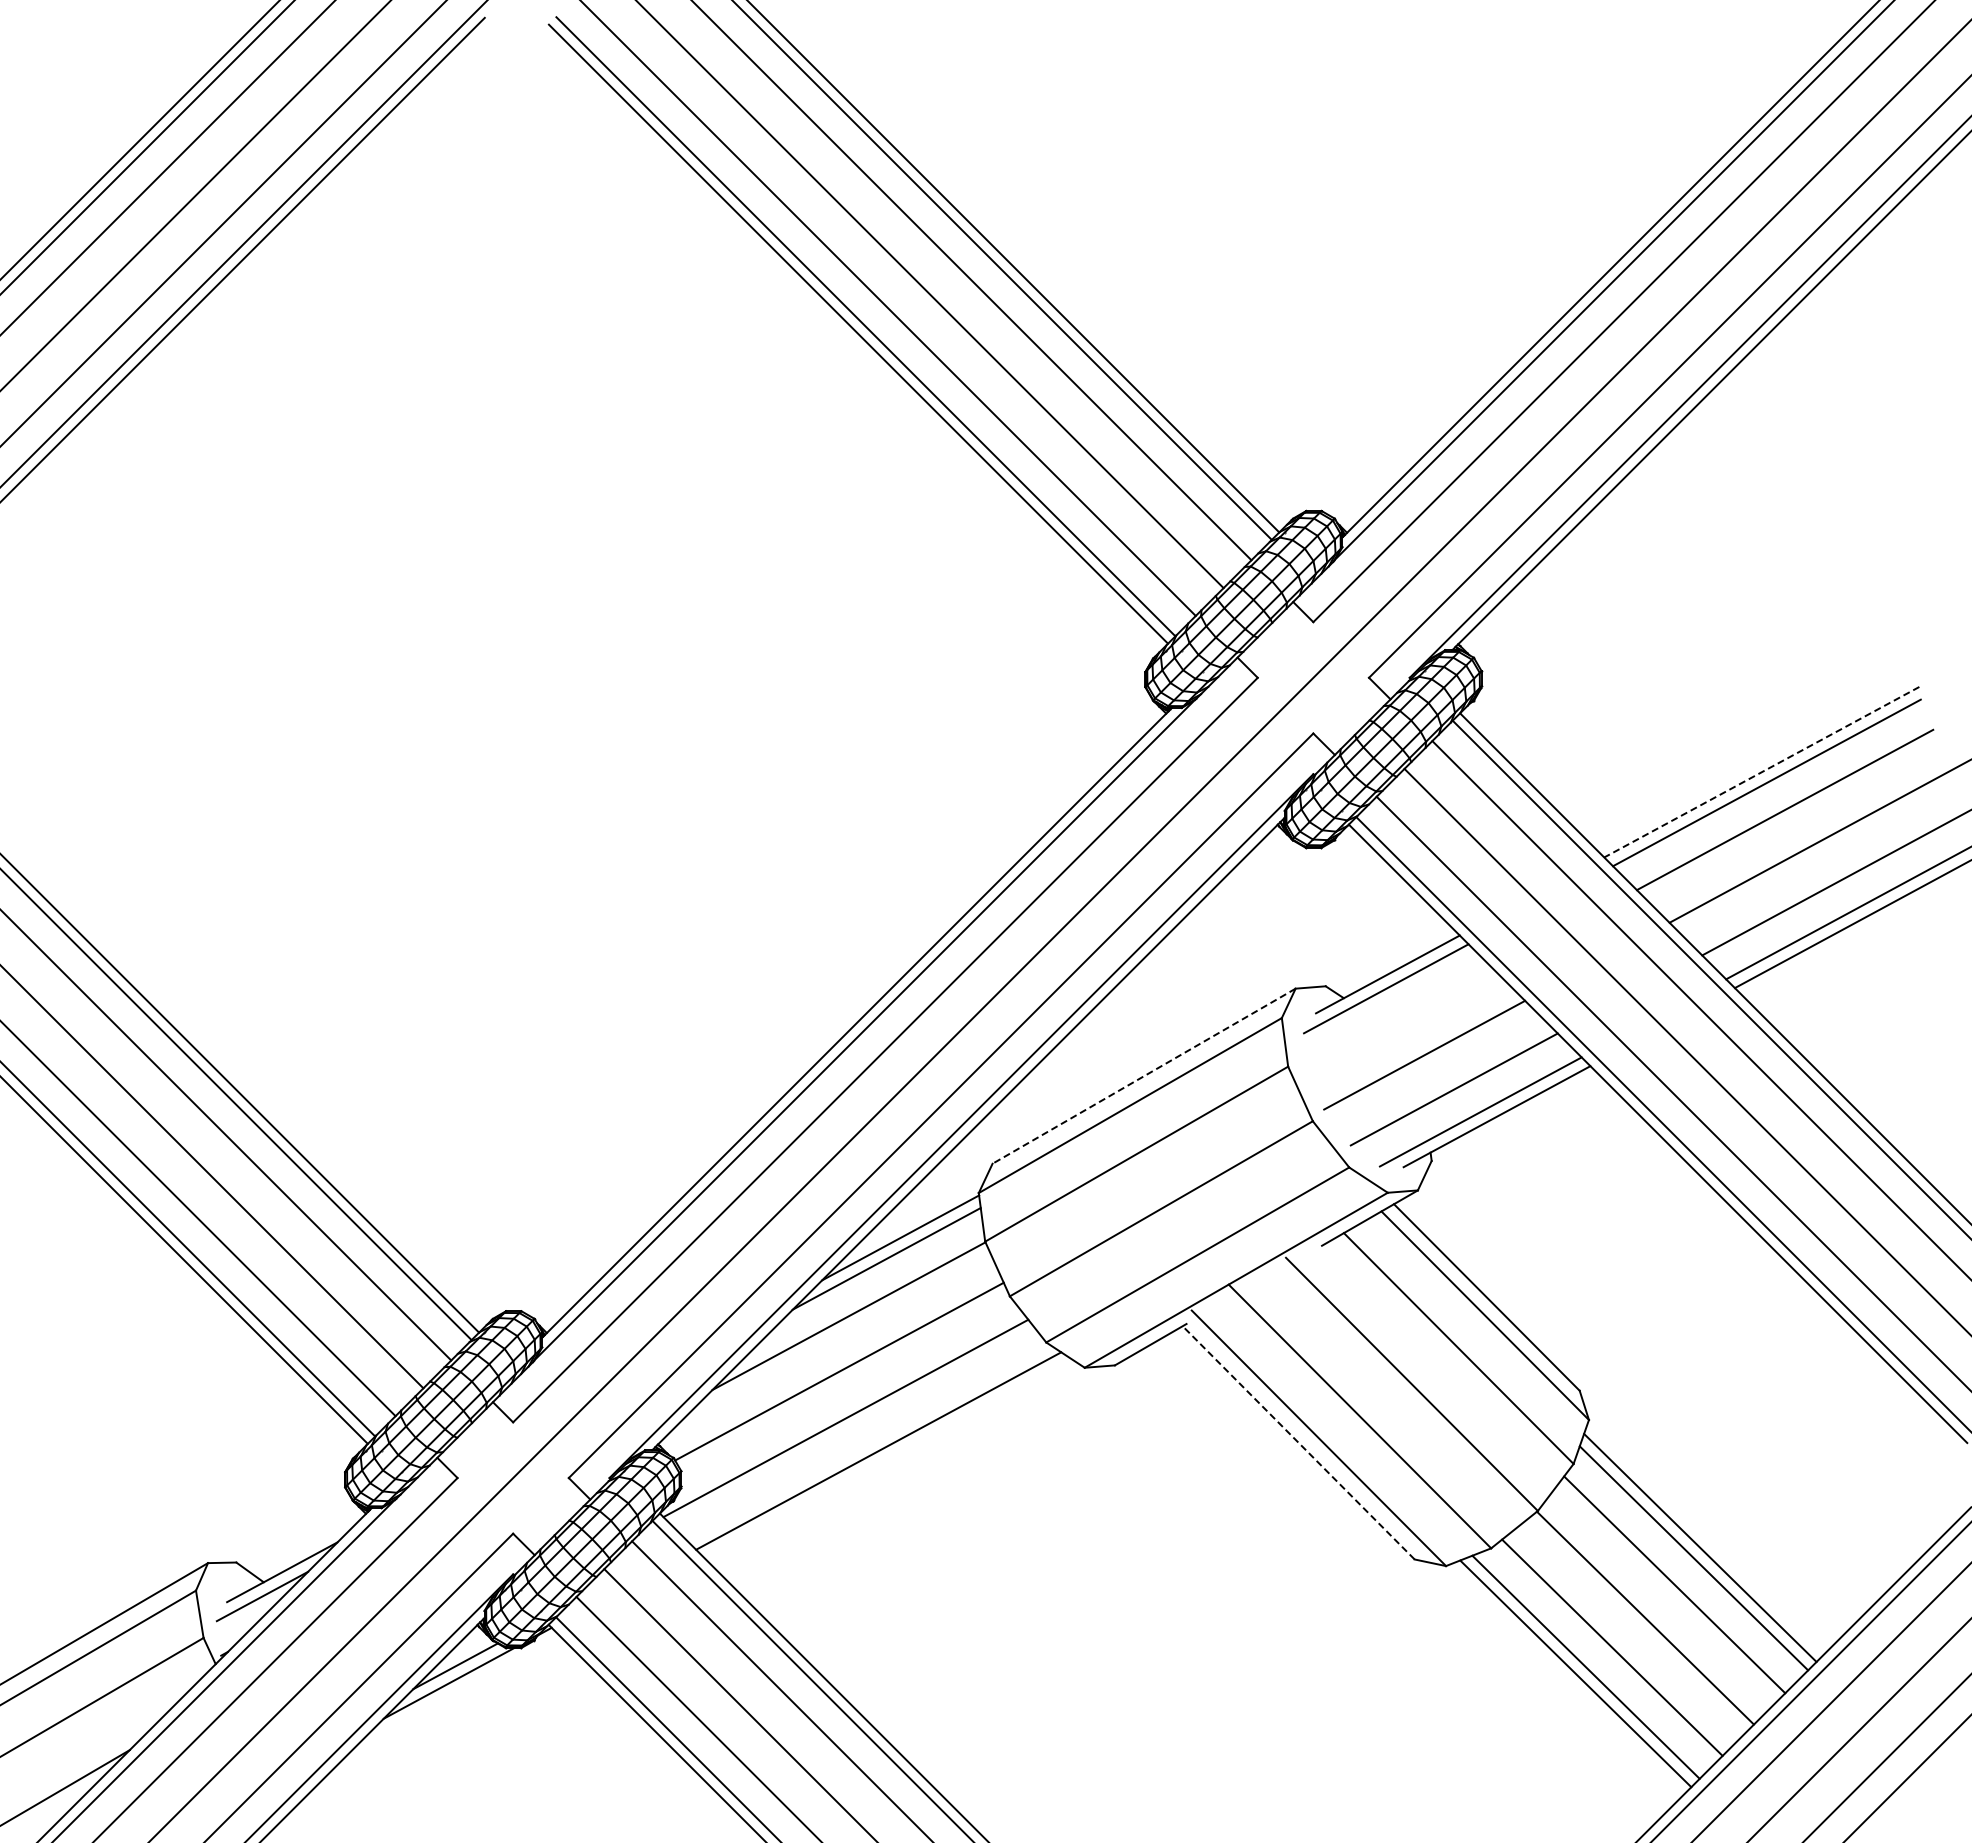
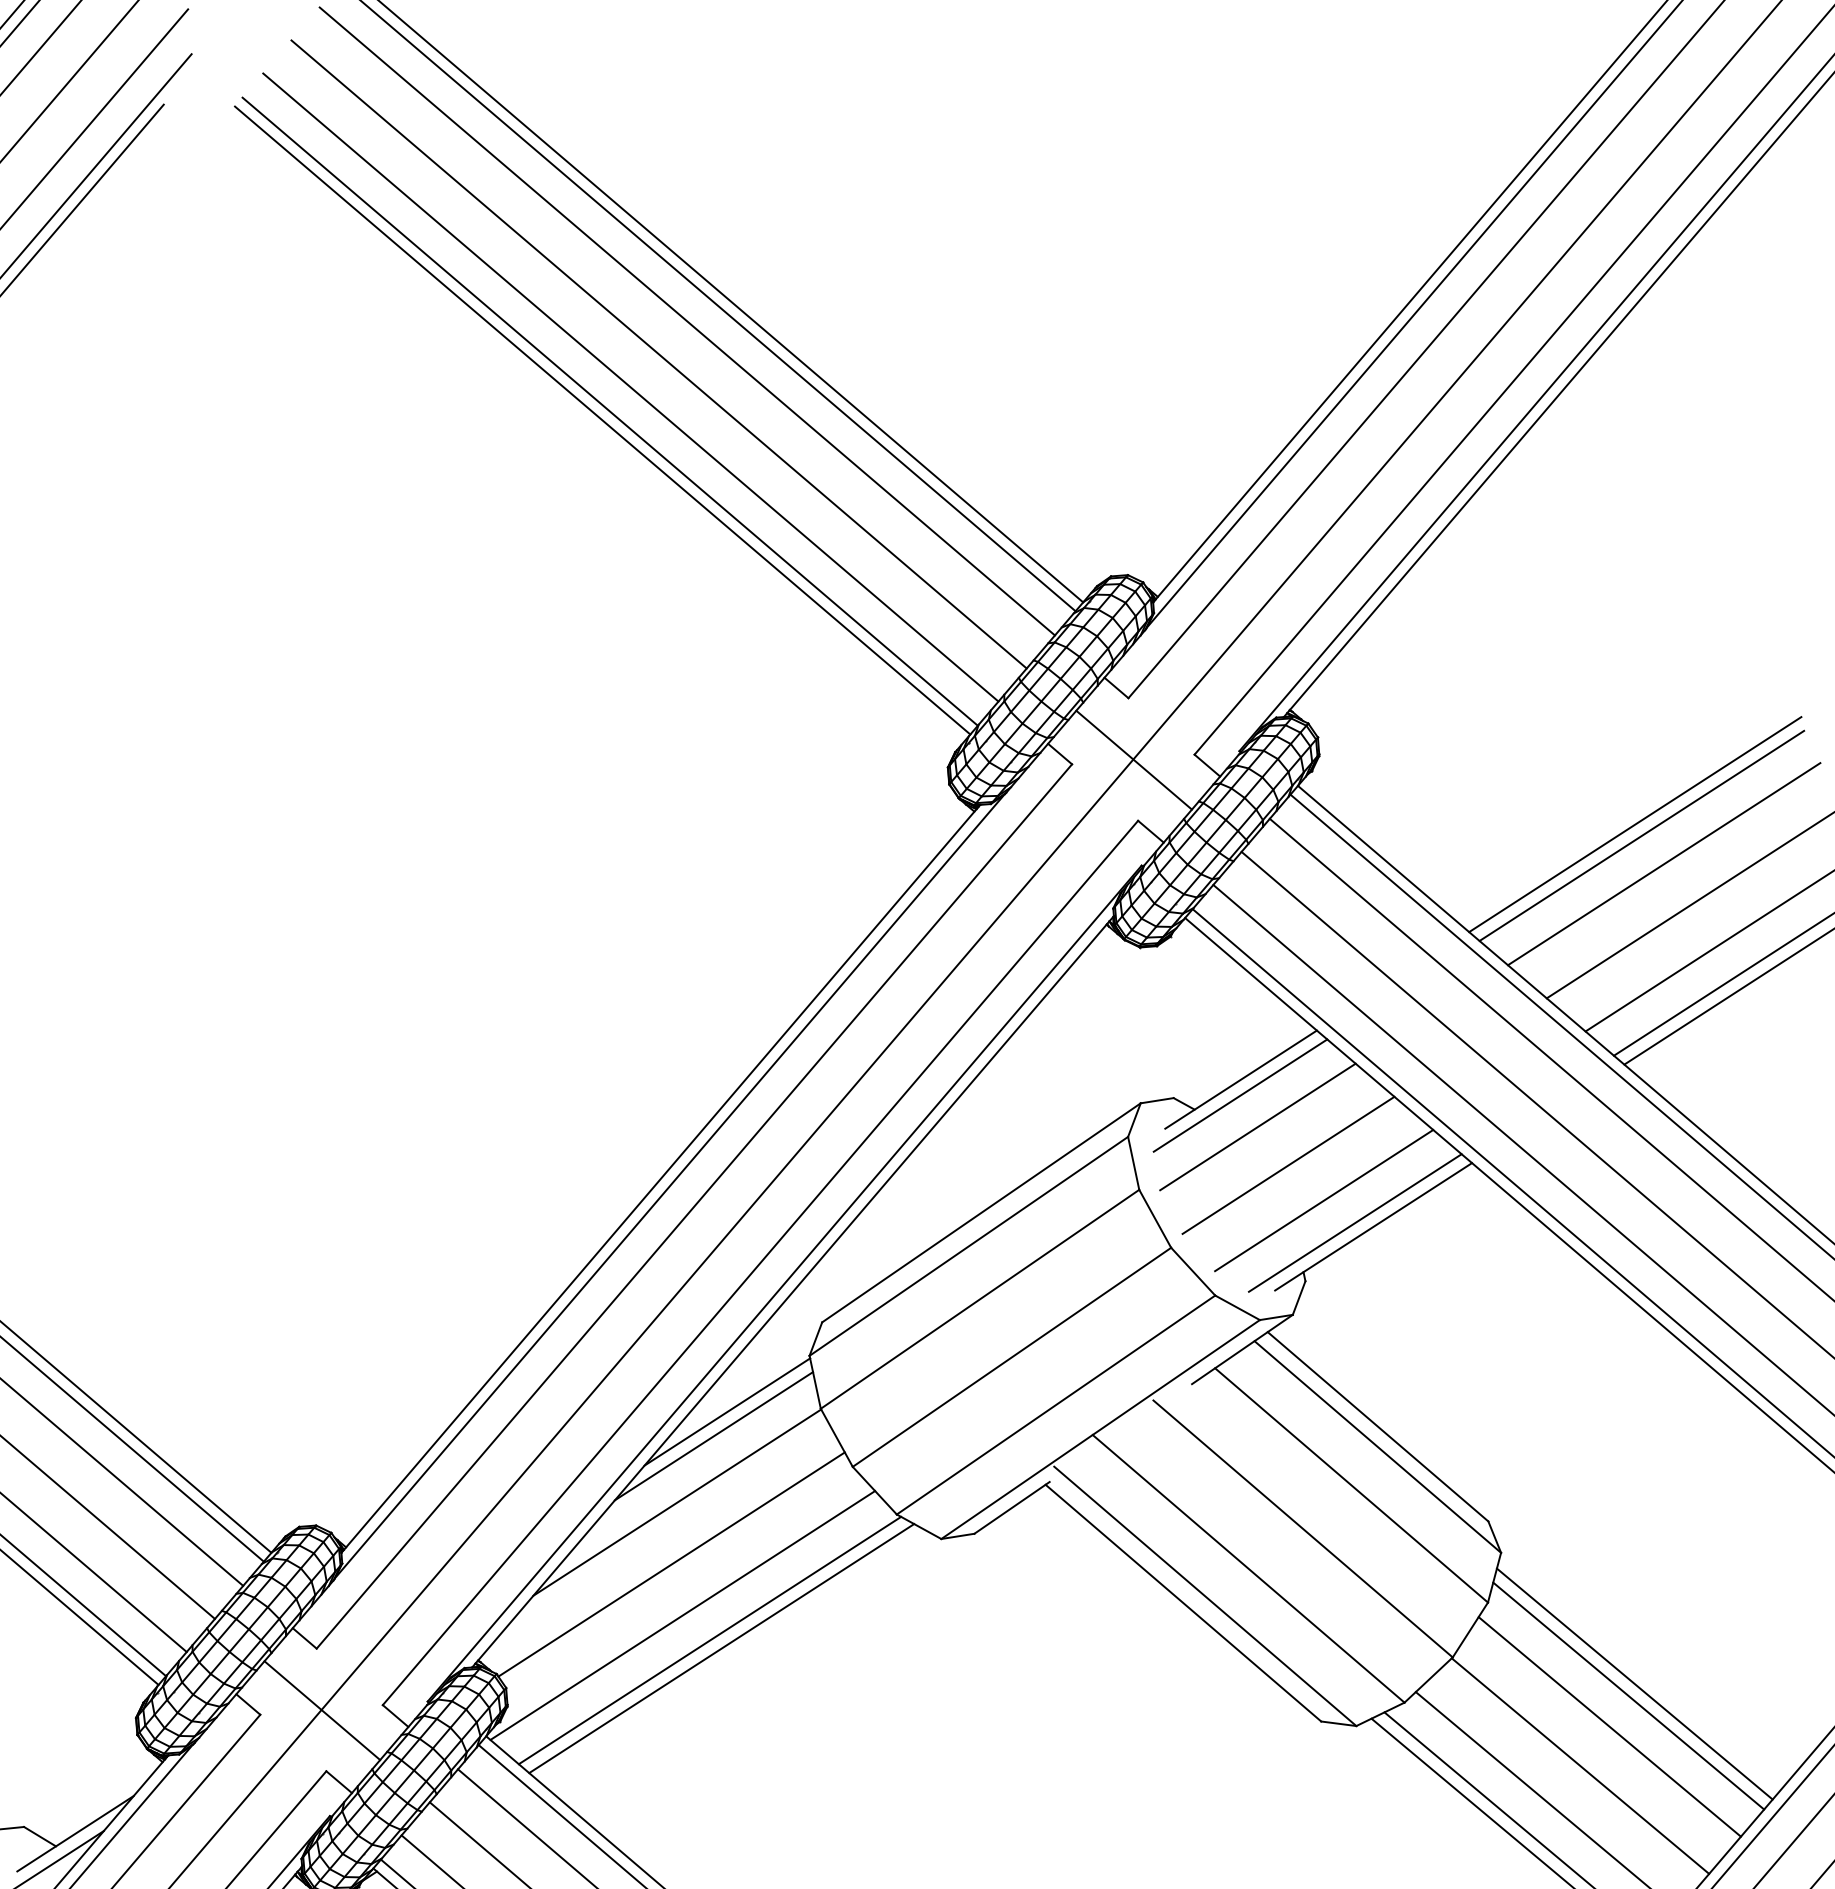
line: (1313, 678) -> (1133, 760), added
line: (1761, 772) -> (1634, 824), dashed -> solid
line: (1399, 1018) -> (1257, 1127), added
line: (1143, 1076) -> (980, 1213), dashed -> solid
line: (868, 1442) -> (709, 1640), added
line: (1298, 1442) -> (1183, 1602), dashed -> solid
line: (513, 1478) -> (321, 1710), added

